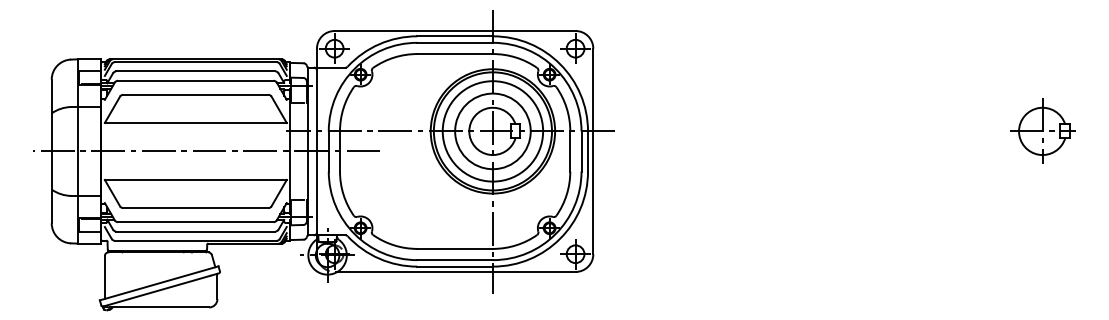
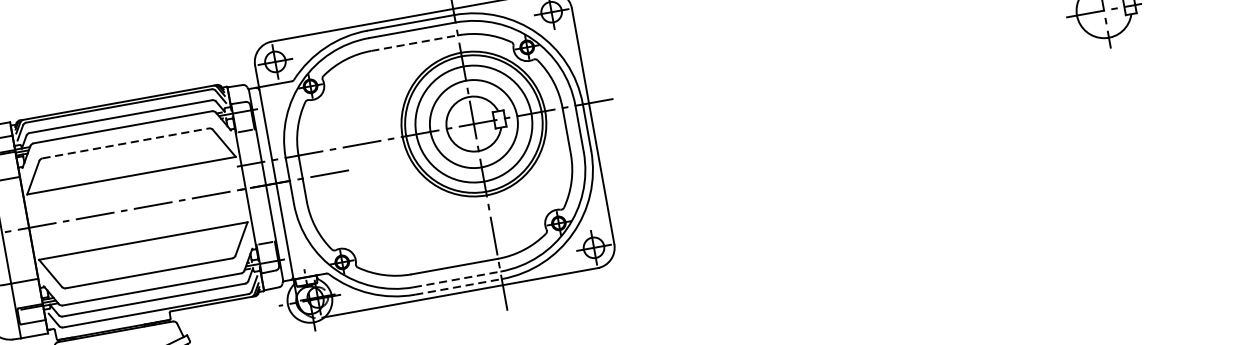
line: (455, 54) -> (415, 43), solid -> dashed
line: (195, 94) -> (125, 143), solid -> dashed
line: (455, 260) -> (457, 279), solid -> dashed
line: (455, 266) -> (458, 286), solid -> dashed

